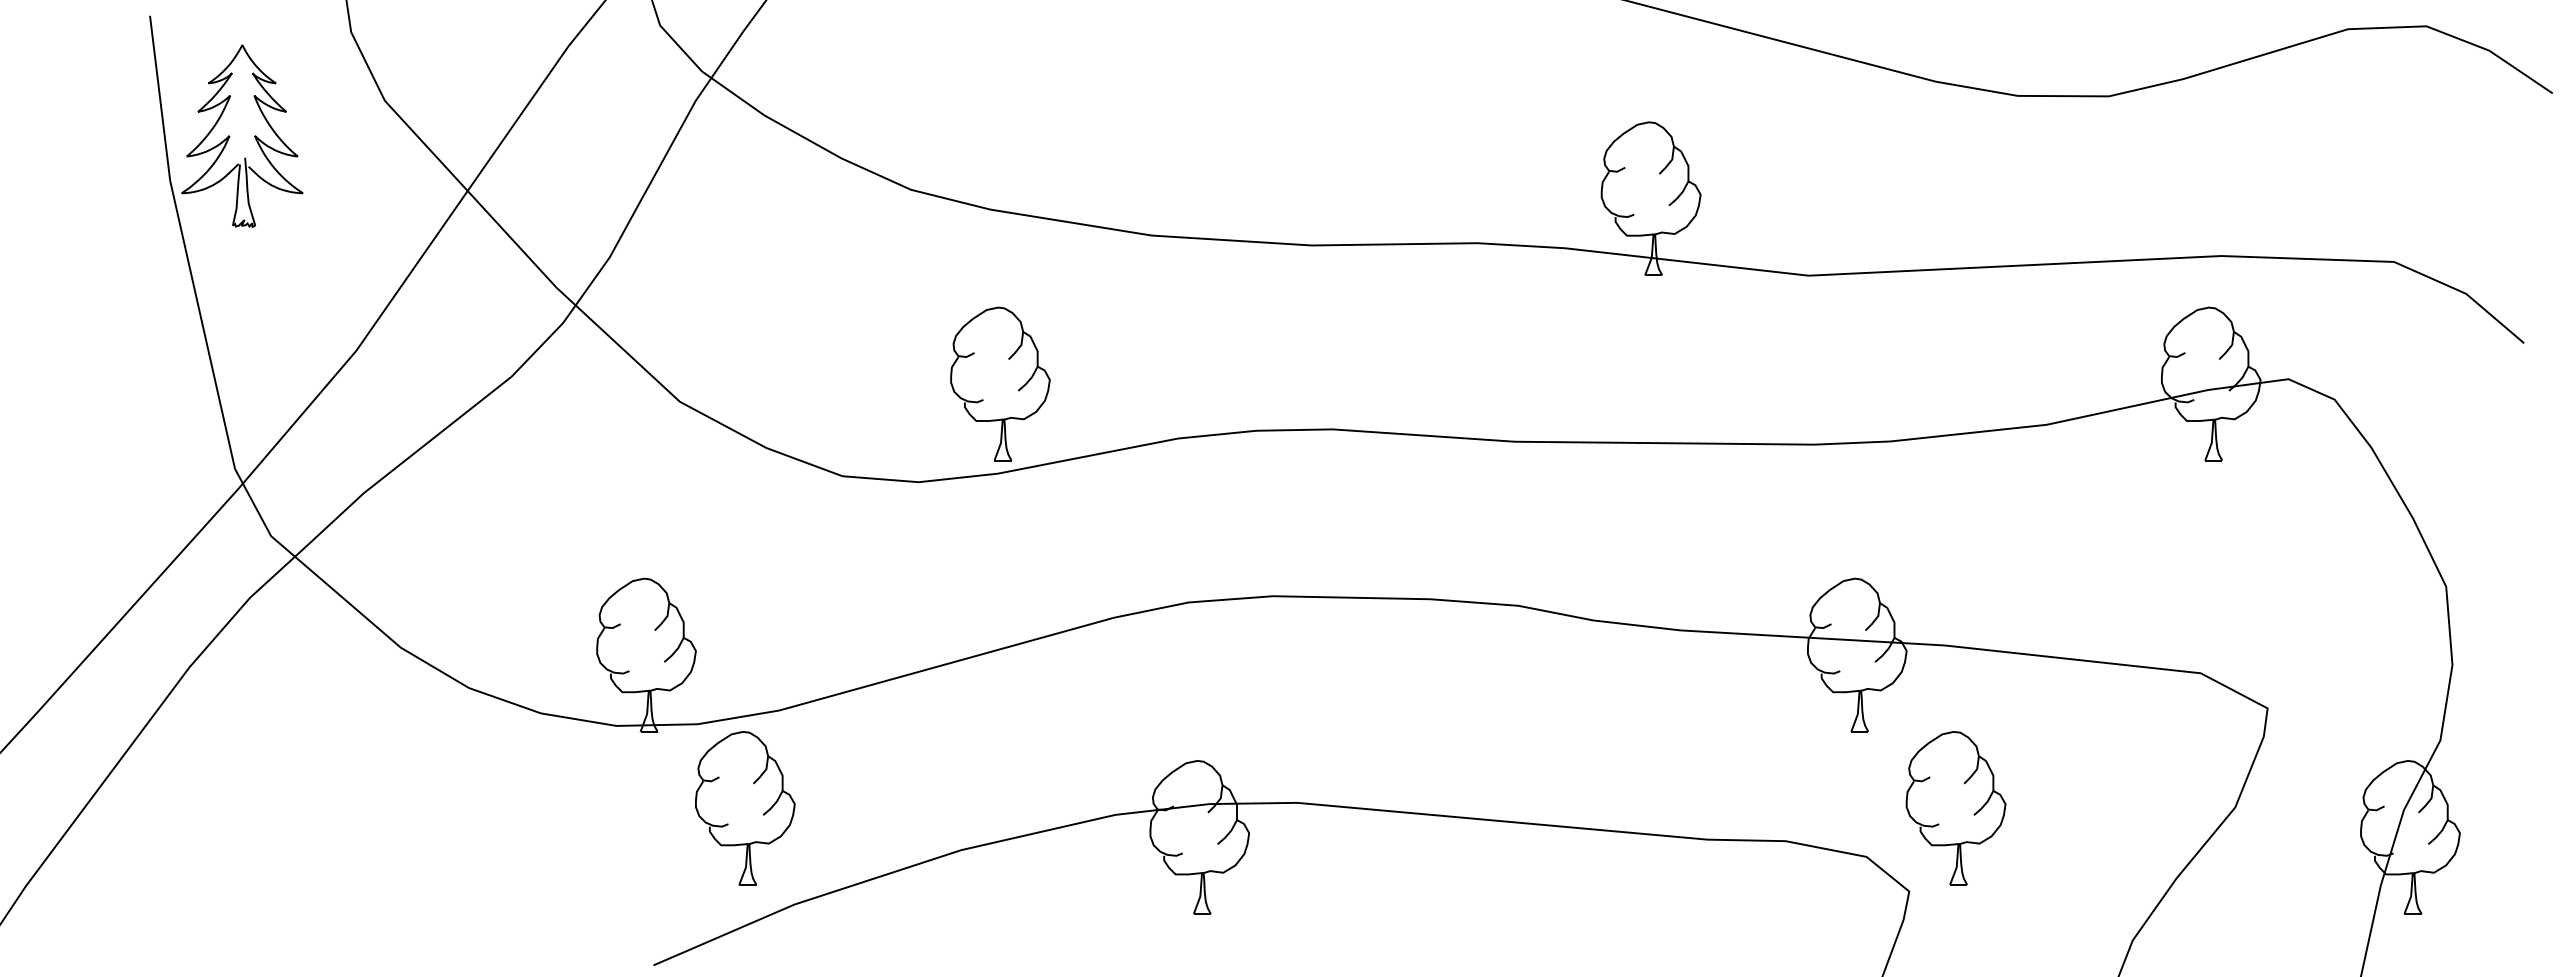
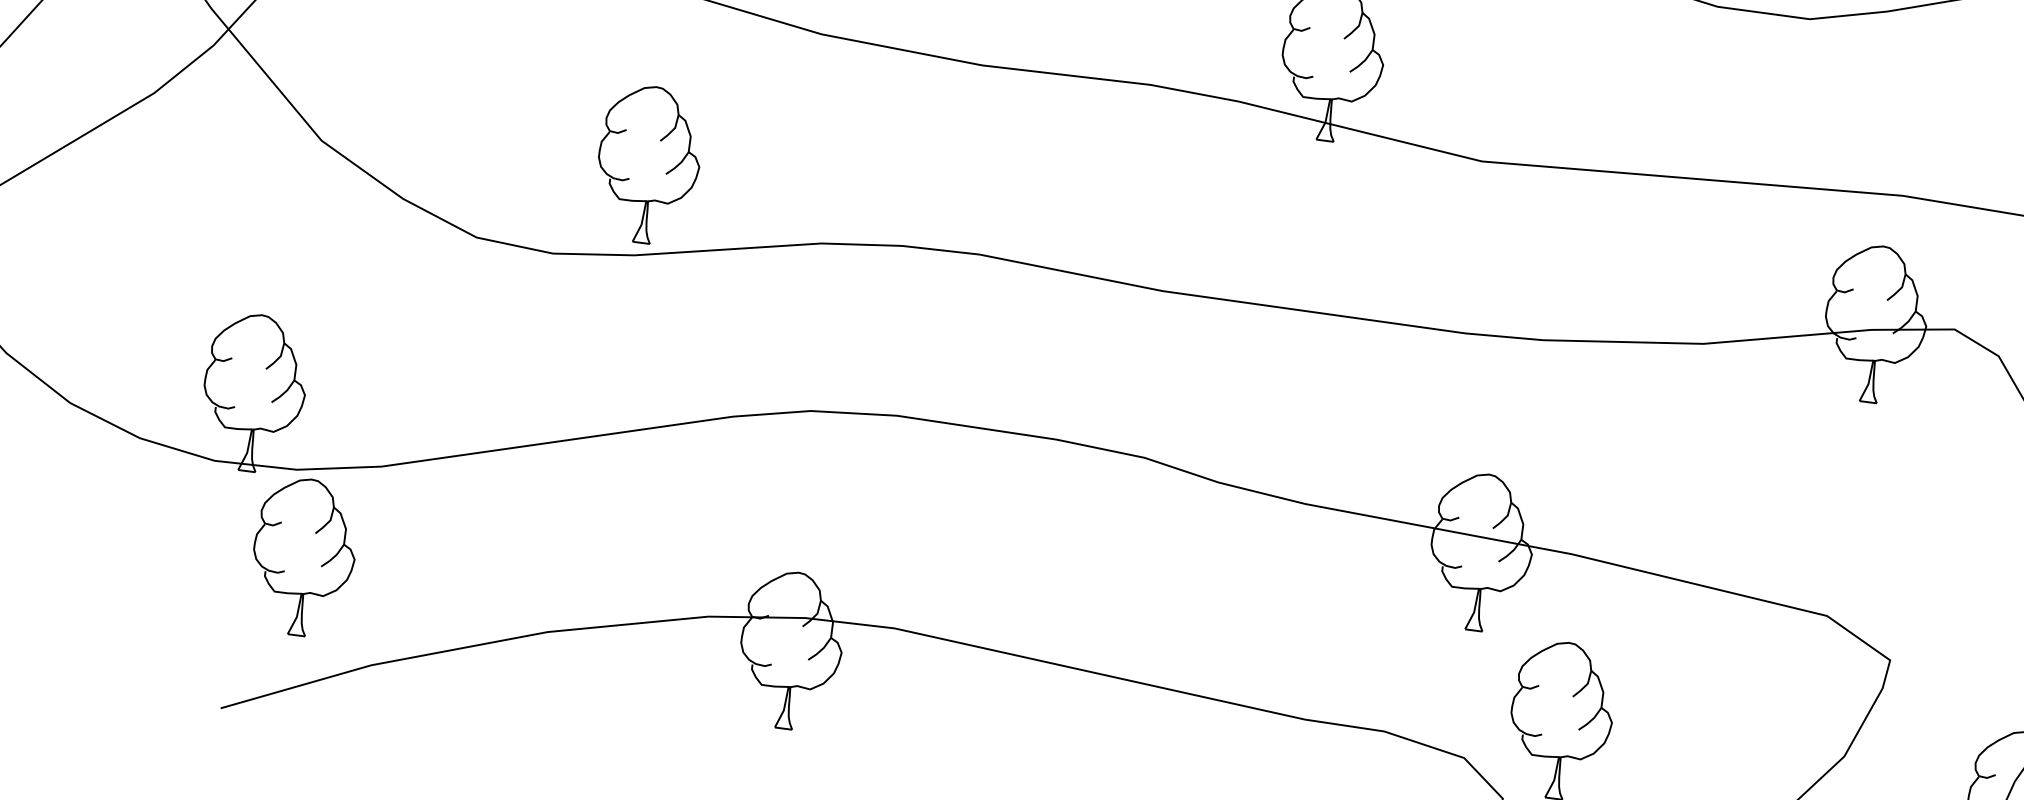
part: (745, 808) -> (304, 557), moved

